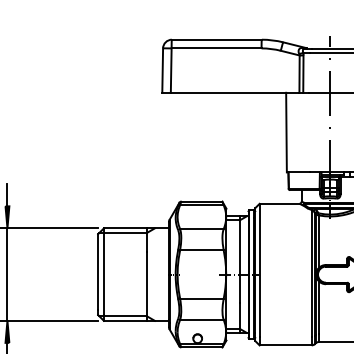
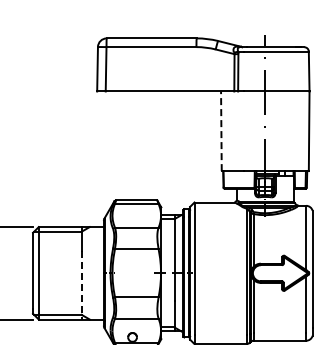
line: (286, 132) -> (221, 131), solid -> dashed
line: (146, 287) -> (81, 286), solid -> dashed

